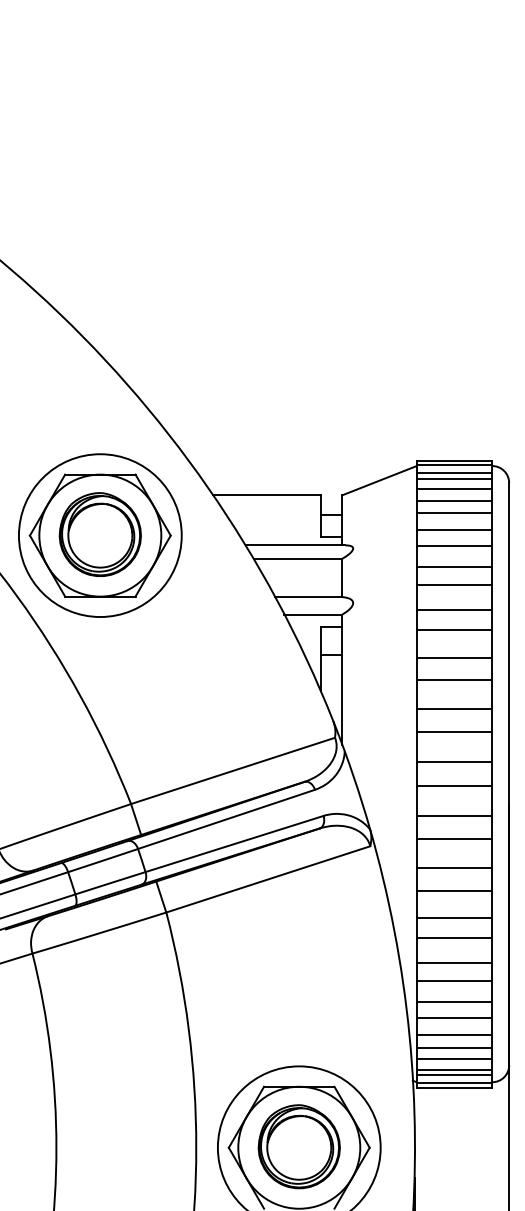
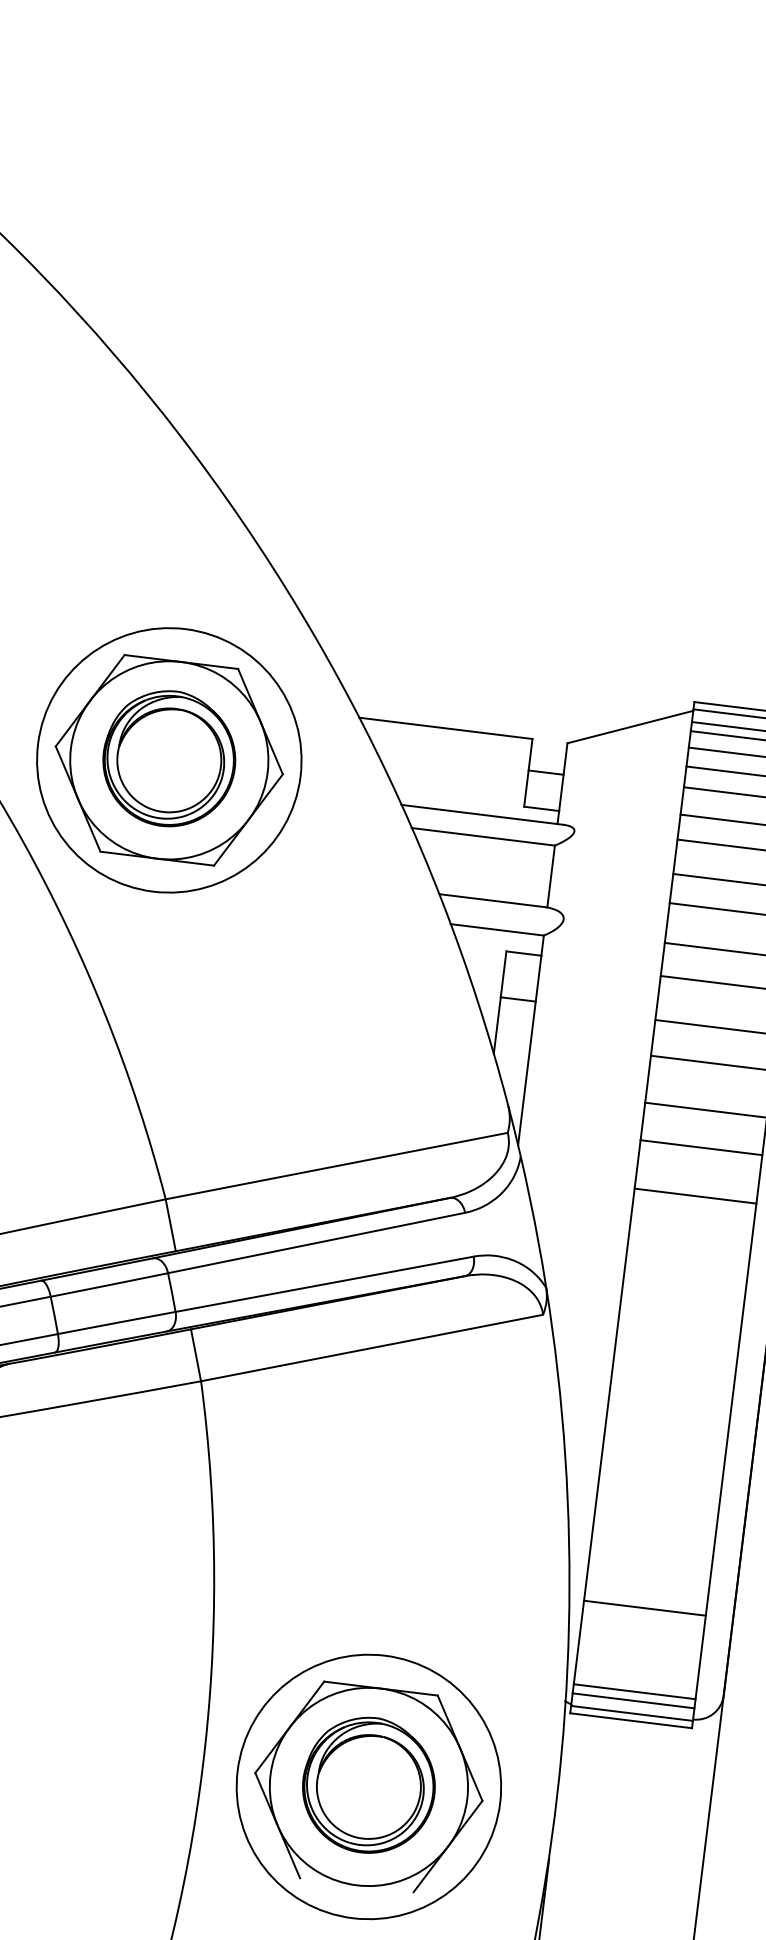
line: (454, 785) -> (690, 1233), removed
line: (454, 815) -> (685, 1281), removed
line: (454, 839) -> (680, 1320), removed
line: (454, 868) -> (674, 1367), removed
line: (454, 890) -> (670, 1402), removed
line: (454, 917) -> (664, 1446), removed
line: (454, 938) -> (660, 1480), removed
line: (454, 962) -> (655, 1518), removed
line: (454, 981) -> (652, 1549), removed
line: (454, 1002) -> (647, 1583), removed
line: (454, 1034) -> (641, 1635), removed
line: (454, 1047) -> (639, 1655), removed
line: (454, 1059) -> (636, 1675), removed

